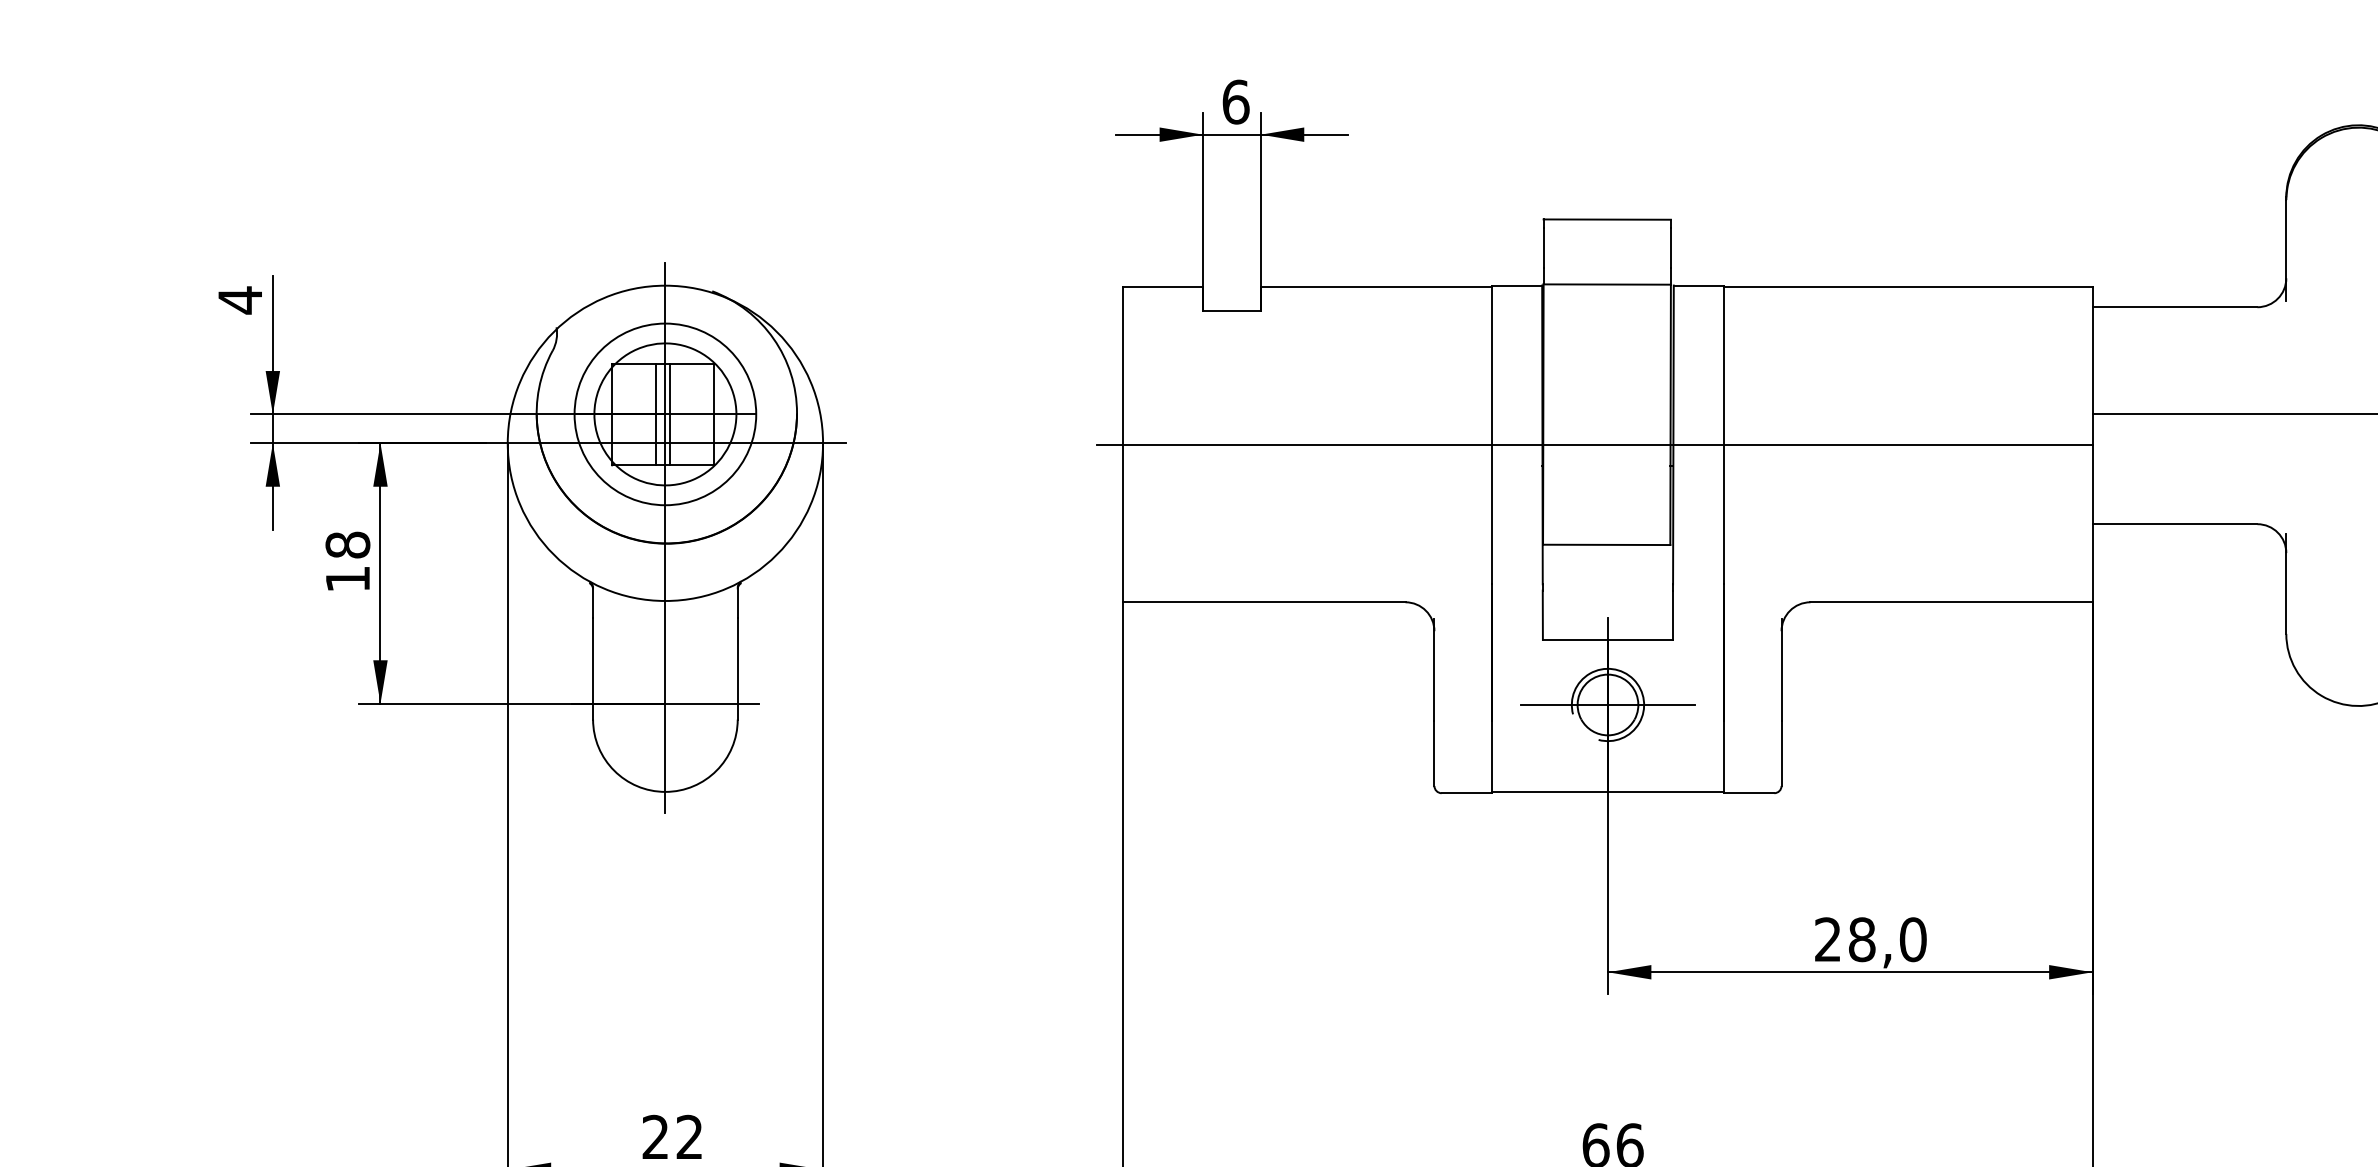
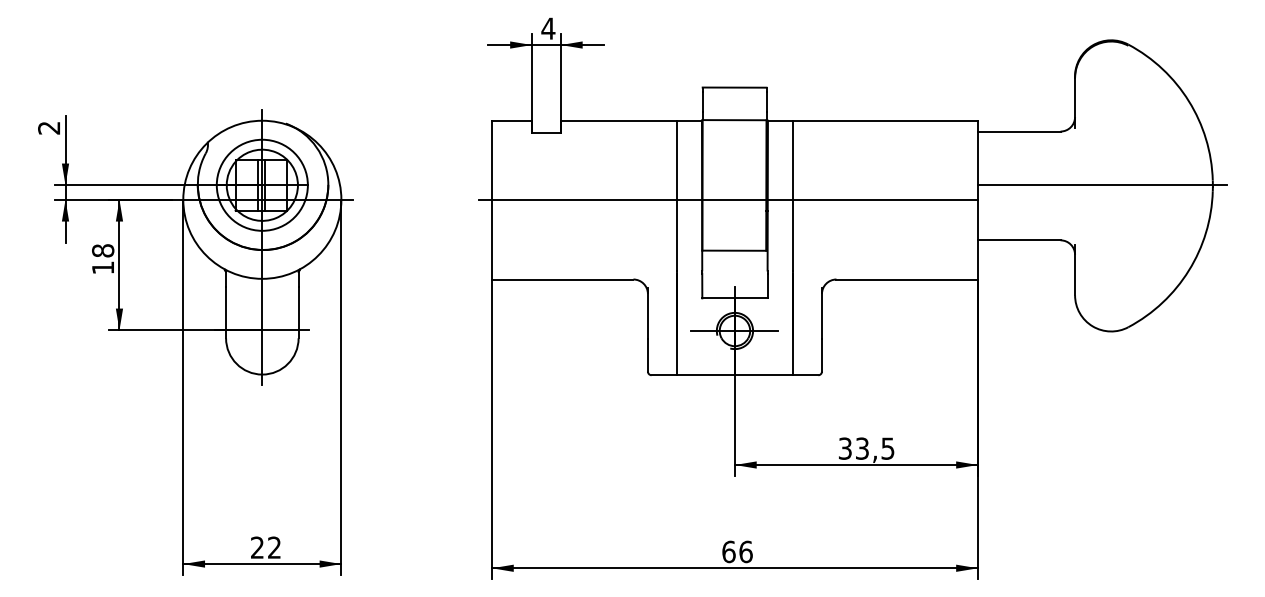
text: (1236, 101) -> (548, 28), 6 -> 4
text: (240, 301) -> (49, 128), 4 -> 2
text: (1870, 939) -> (866, 448), 28,0 -> 33,5

